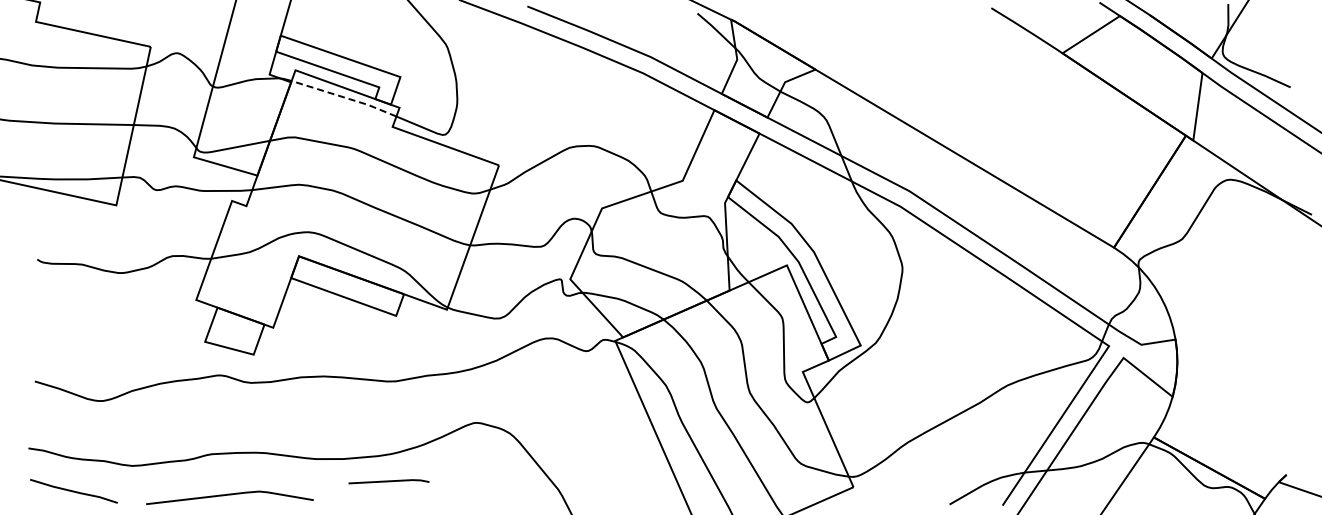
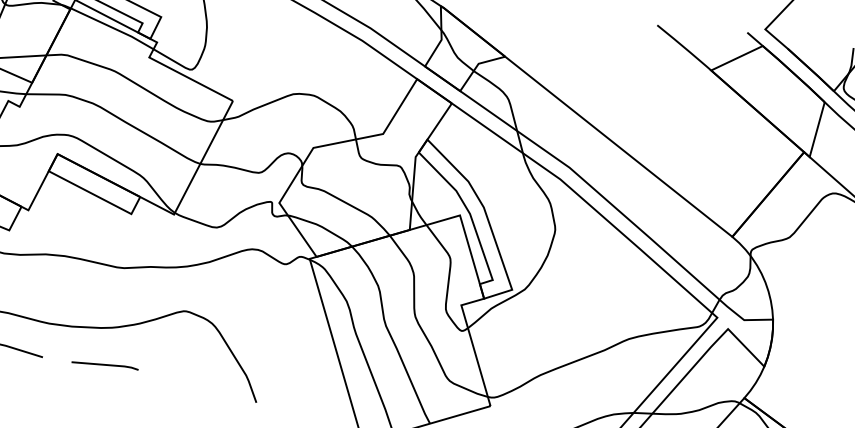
line: (344, 97) -> (112, 27), dashed -> solid
line: (388, 481) -> (104, 364), moved

